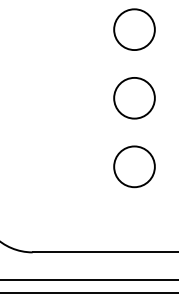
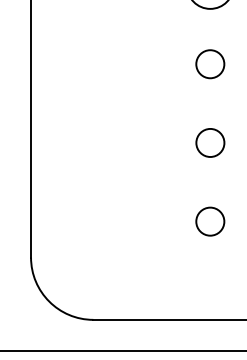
circle: (133, 29) -> (209, 63), size x0.6
circle: (134, 97) -> (210, 142), size x0.6
circle: (133, 166) -> (209, 221), size x0.6

